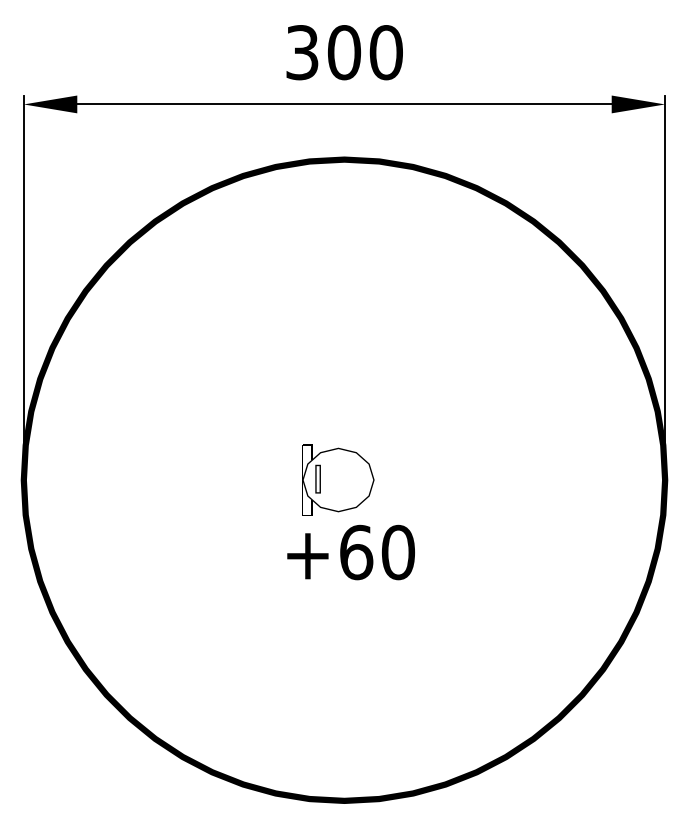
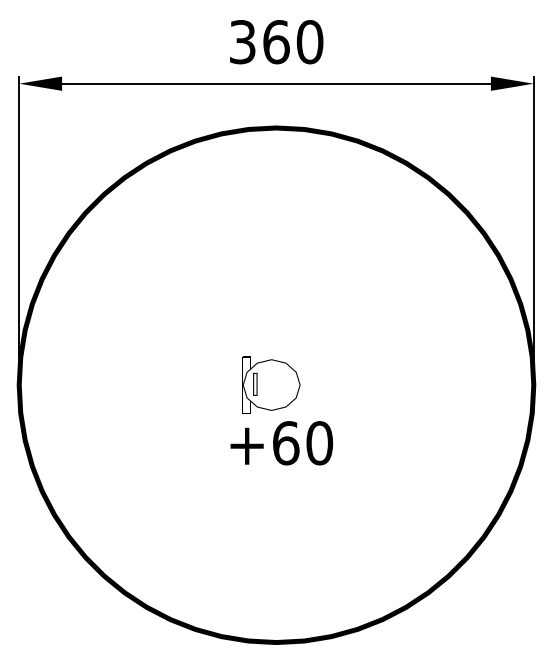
text: (344, 53) -> (276, 42), 300 -> 360

